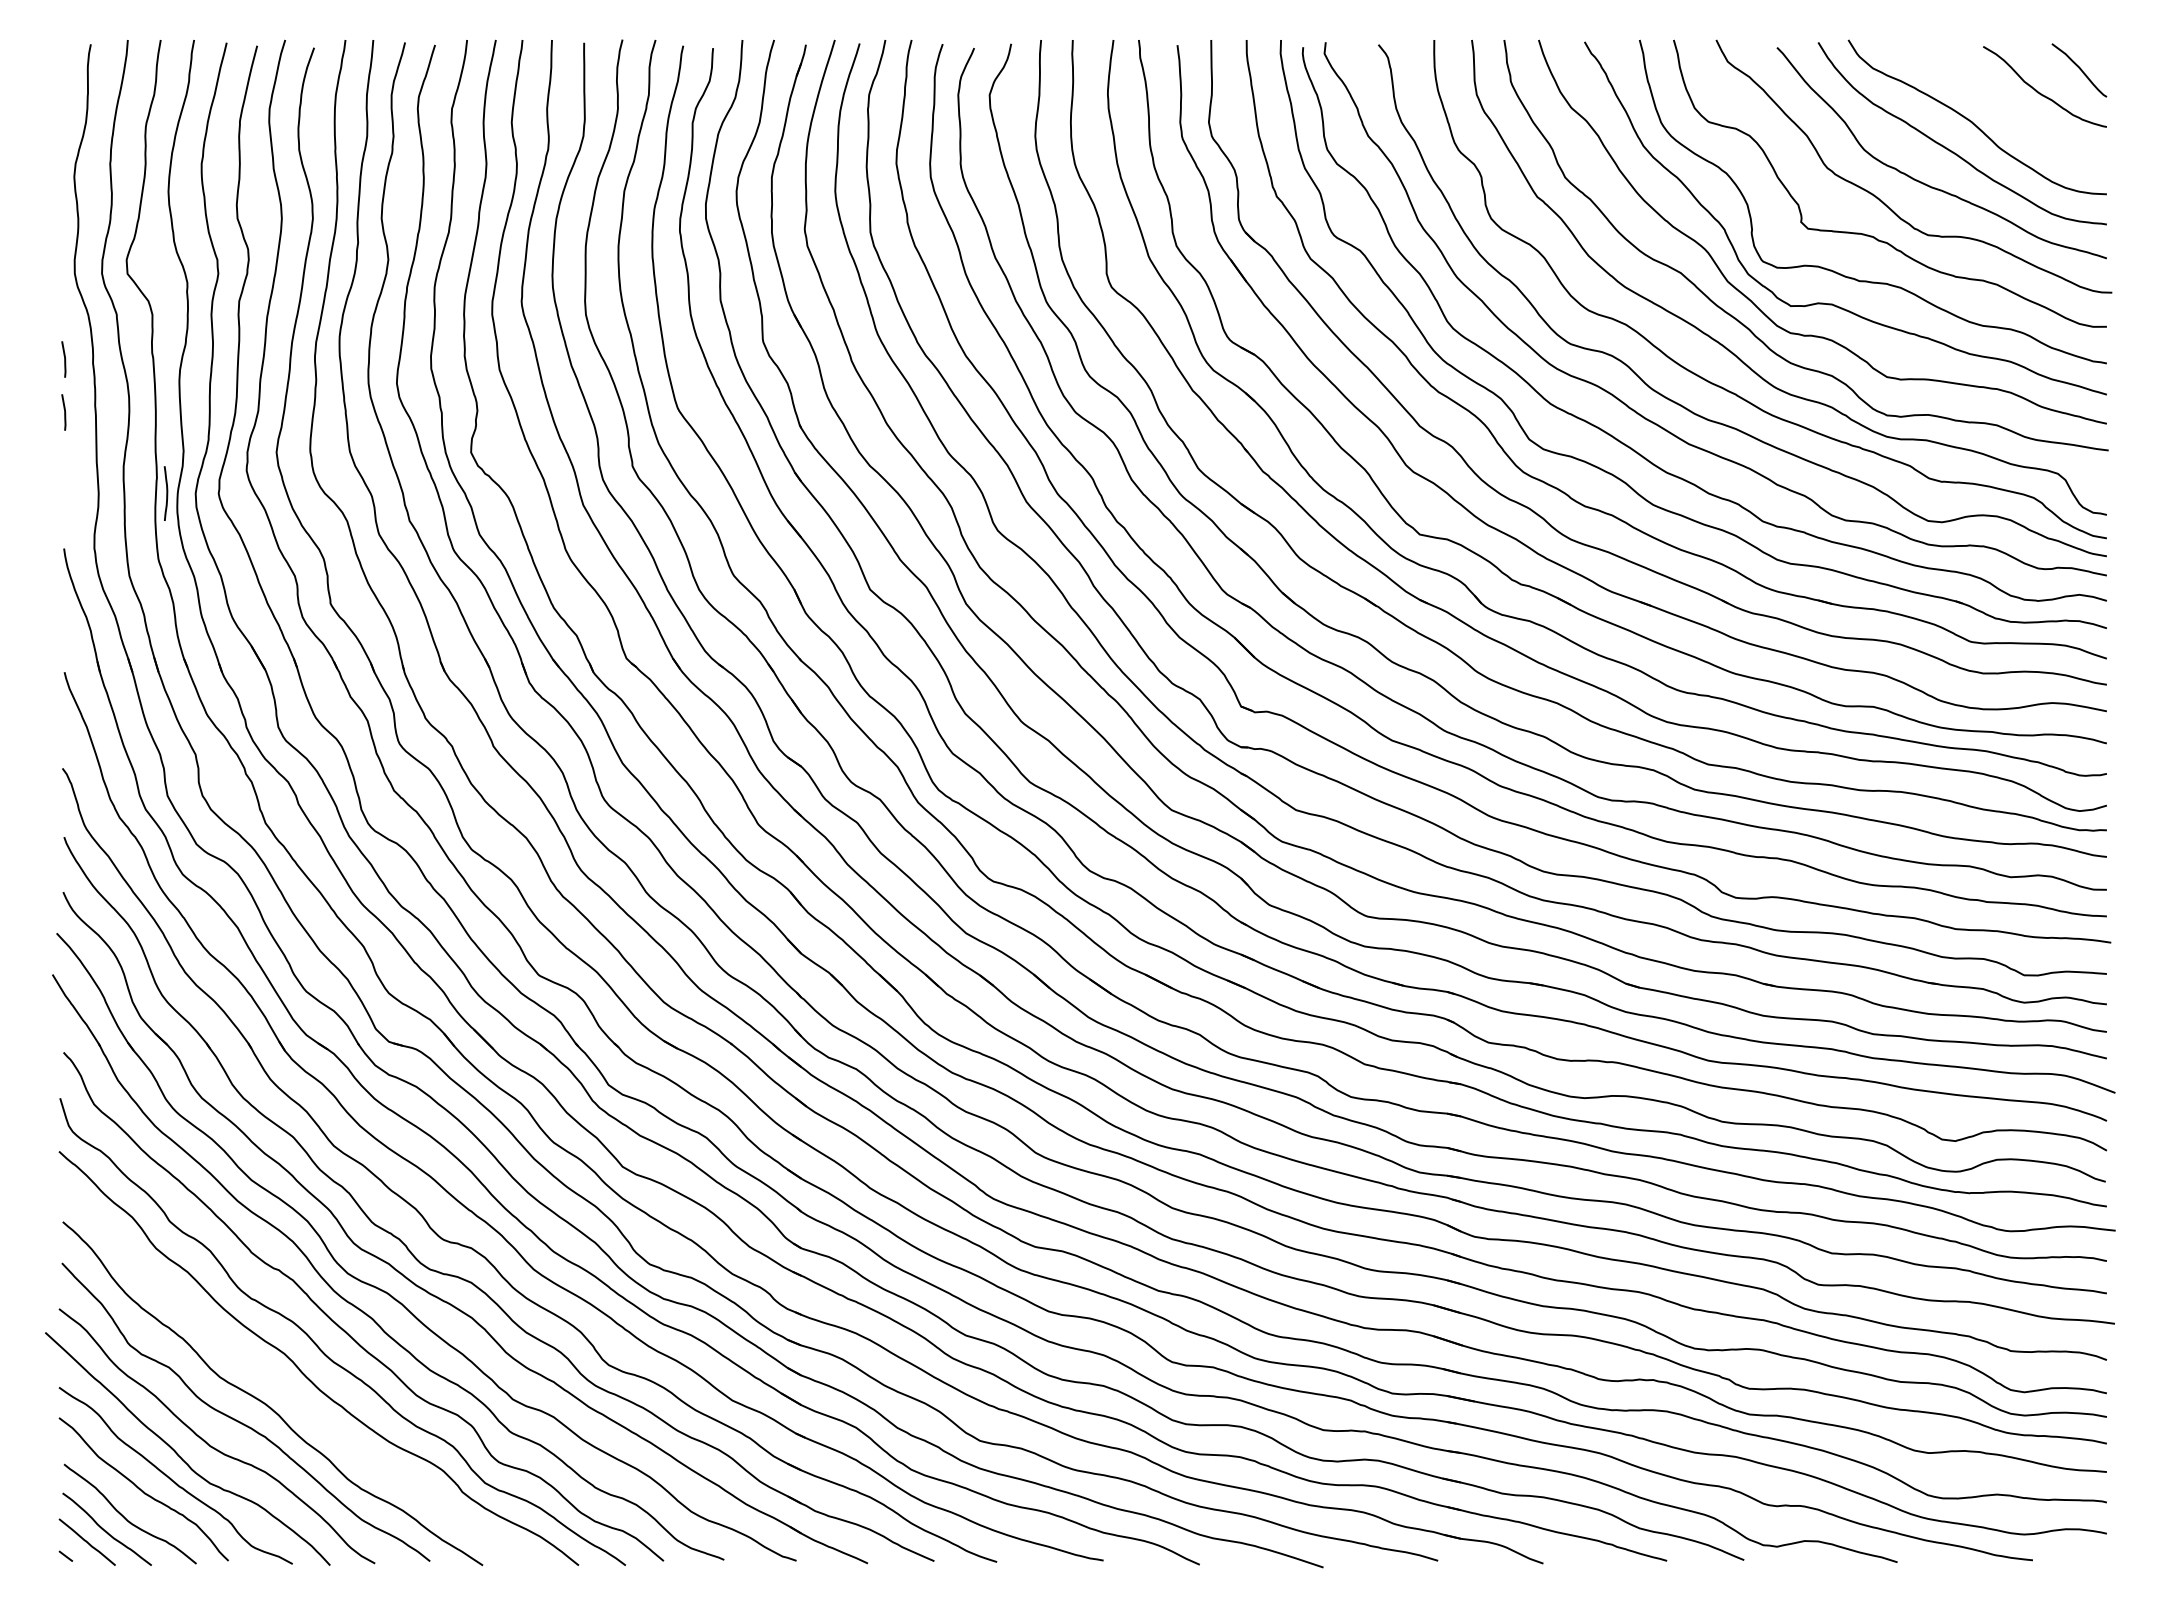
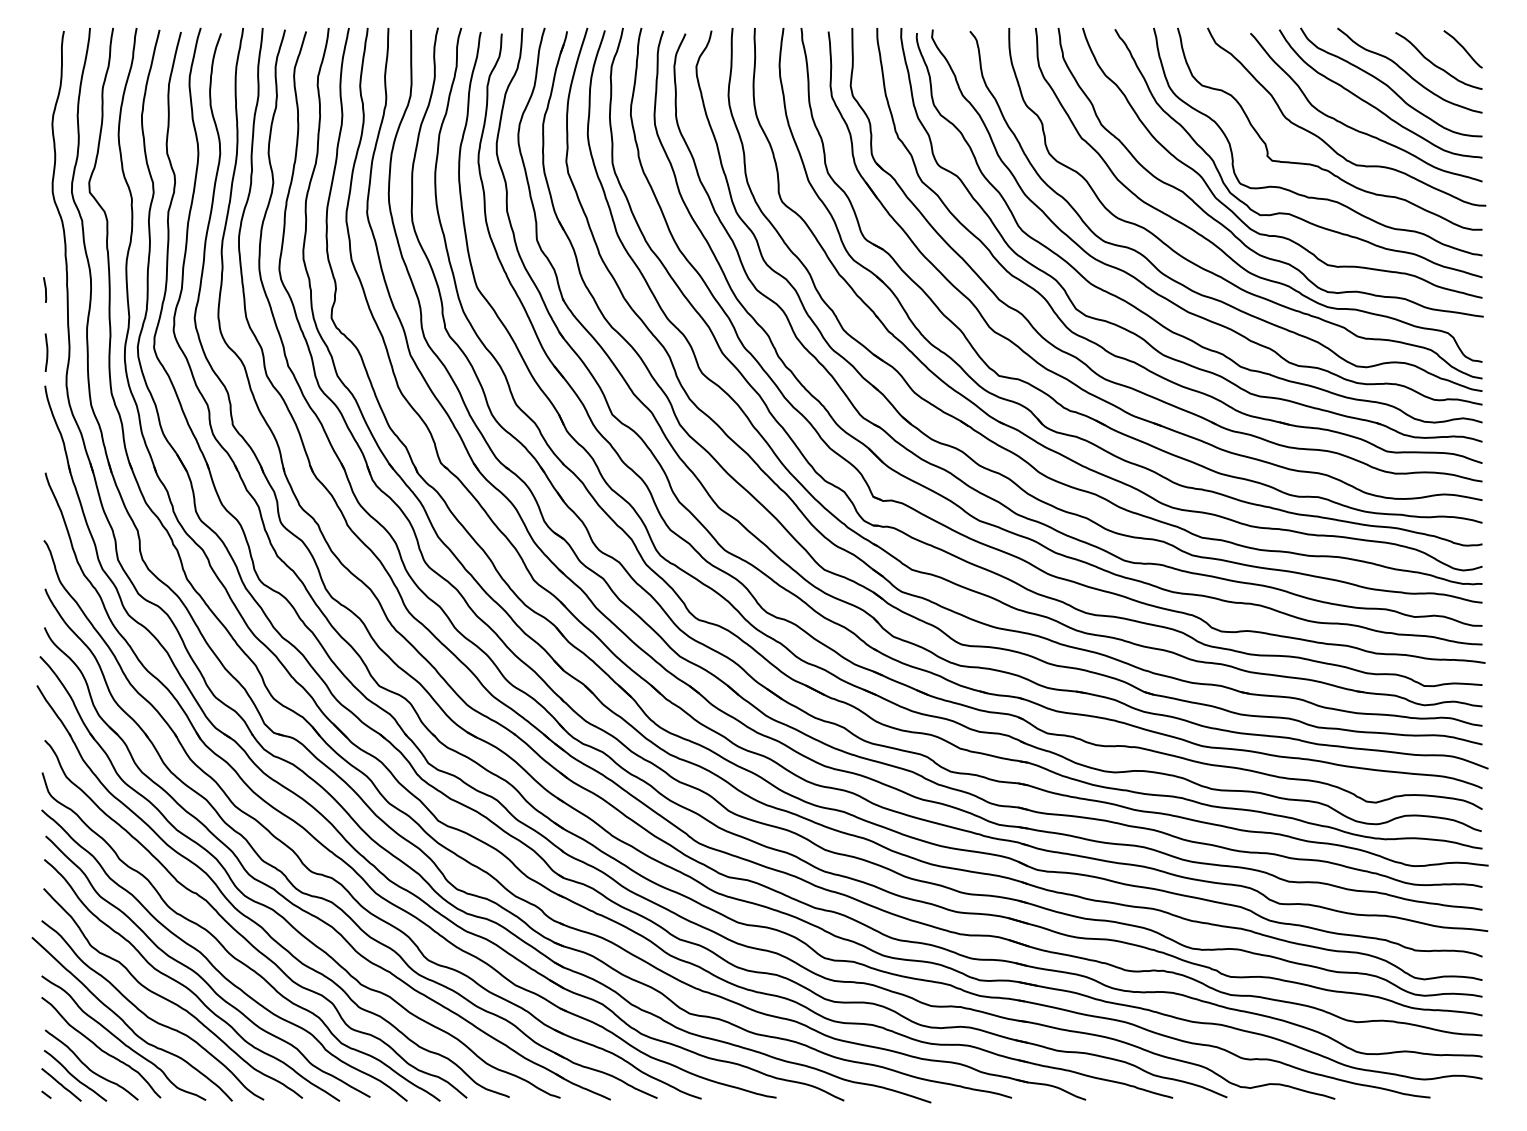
curve: (2001, 104) -> (1408, 73), added
line: (64, 359) -> (45, 252), removed
curve: (166, 493) -> (46, 352), moved
curve: (286, 1388) -> (201, 976), added

